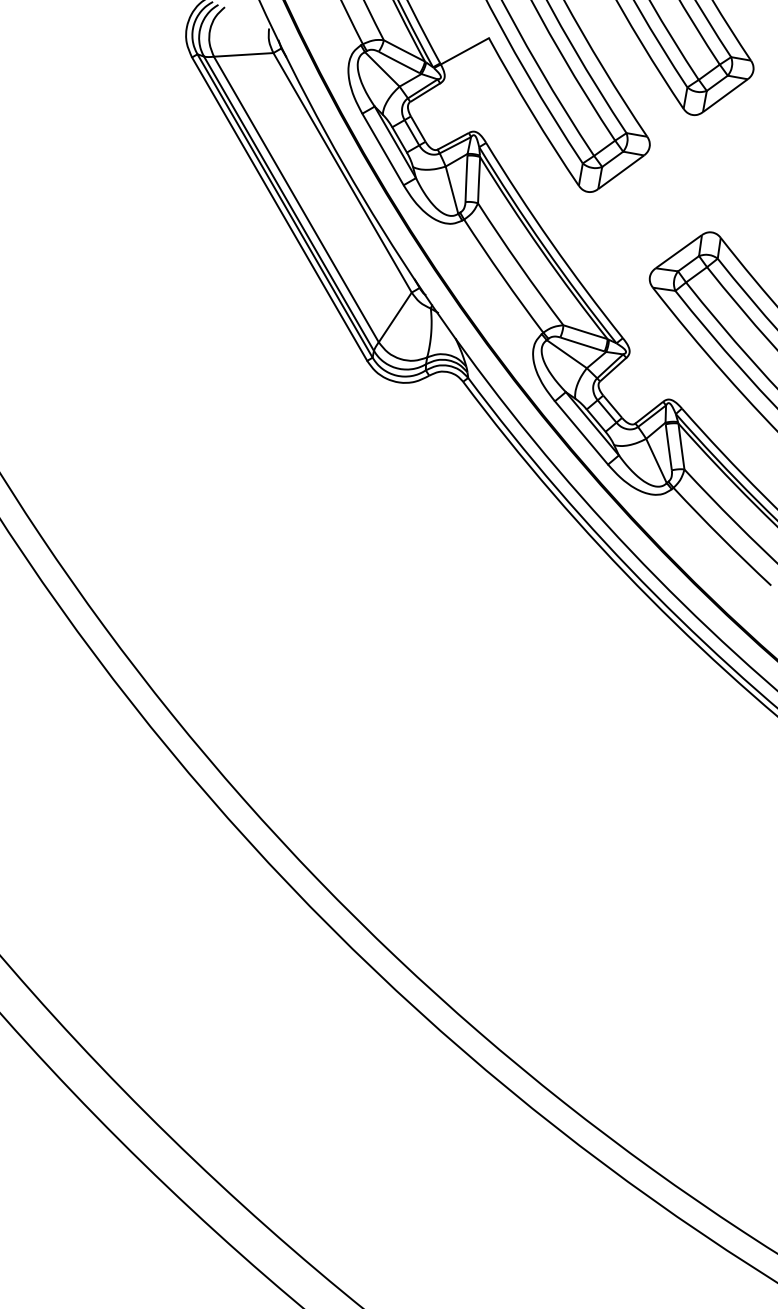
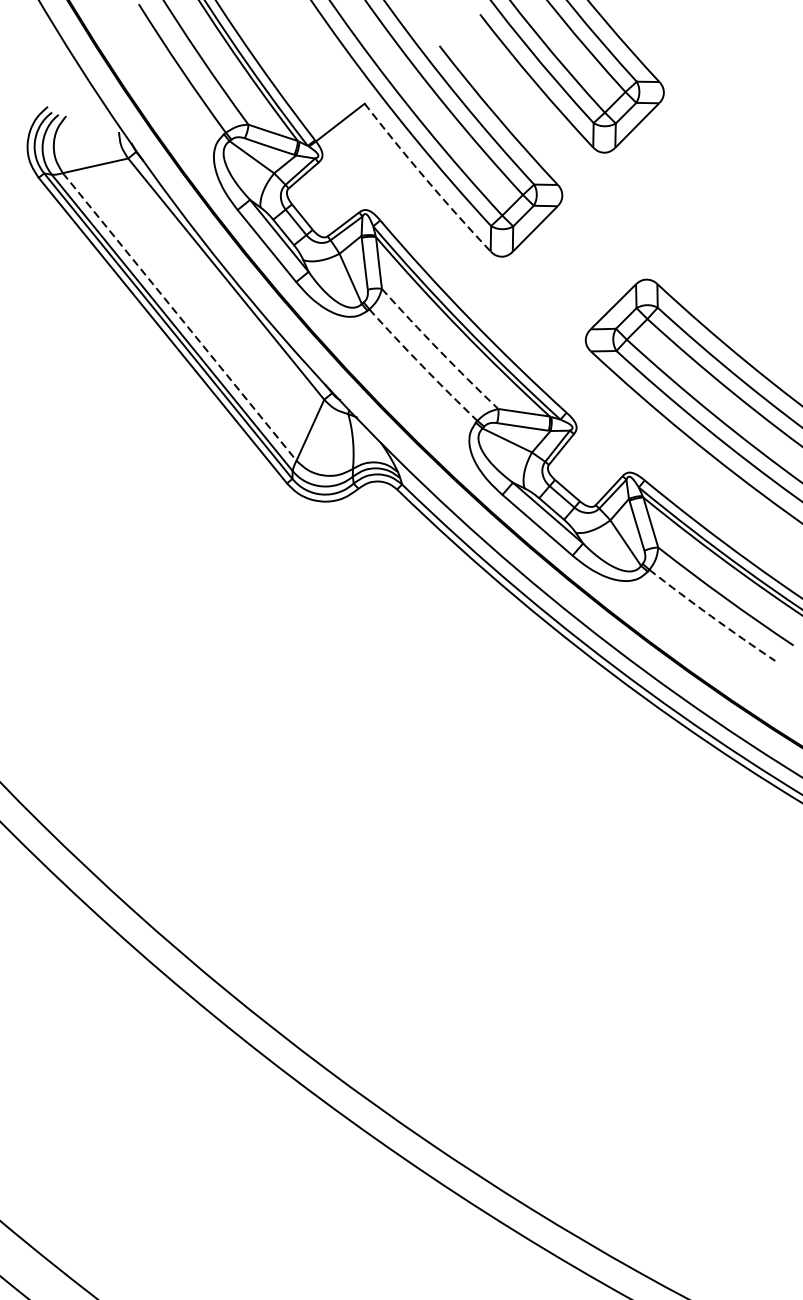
arc: (532, 113) -> (426, 179), solid -> dashed
line: (296, 199) -> (179, 316), solid -> dashed
arc: (519, 265) -> (438, 350), solid -> dashed
arc: (502, 276) -> (422, 365), solid -> dashed
arc: (721, 537) -> (711, 616), solid -> dashed

